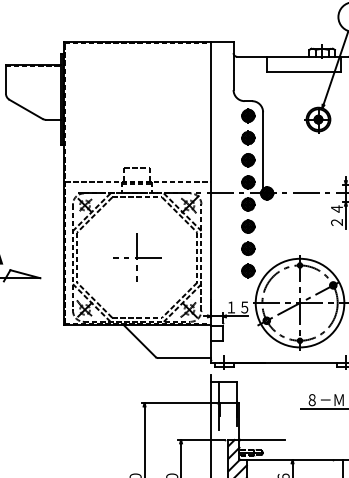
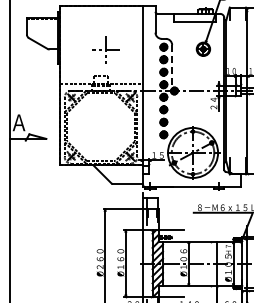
line: (263, 150) -> (172, 66), solid -> dashed
part: (136, 258) -> (105, 50), moved

